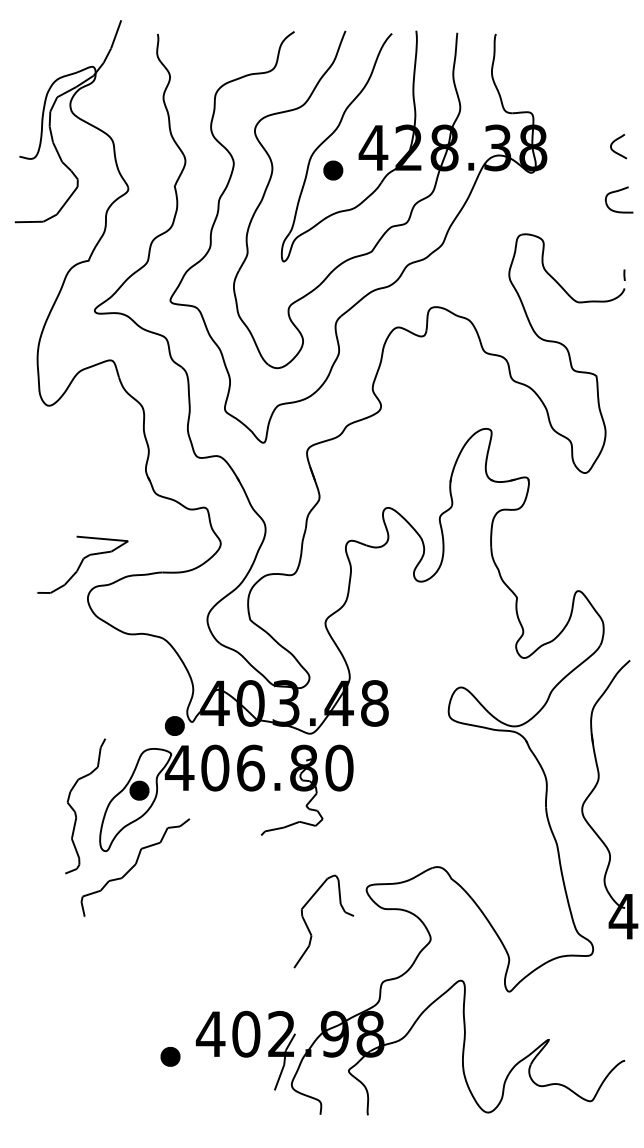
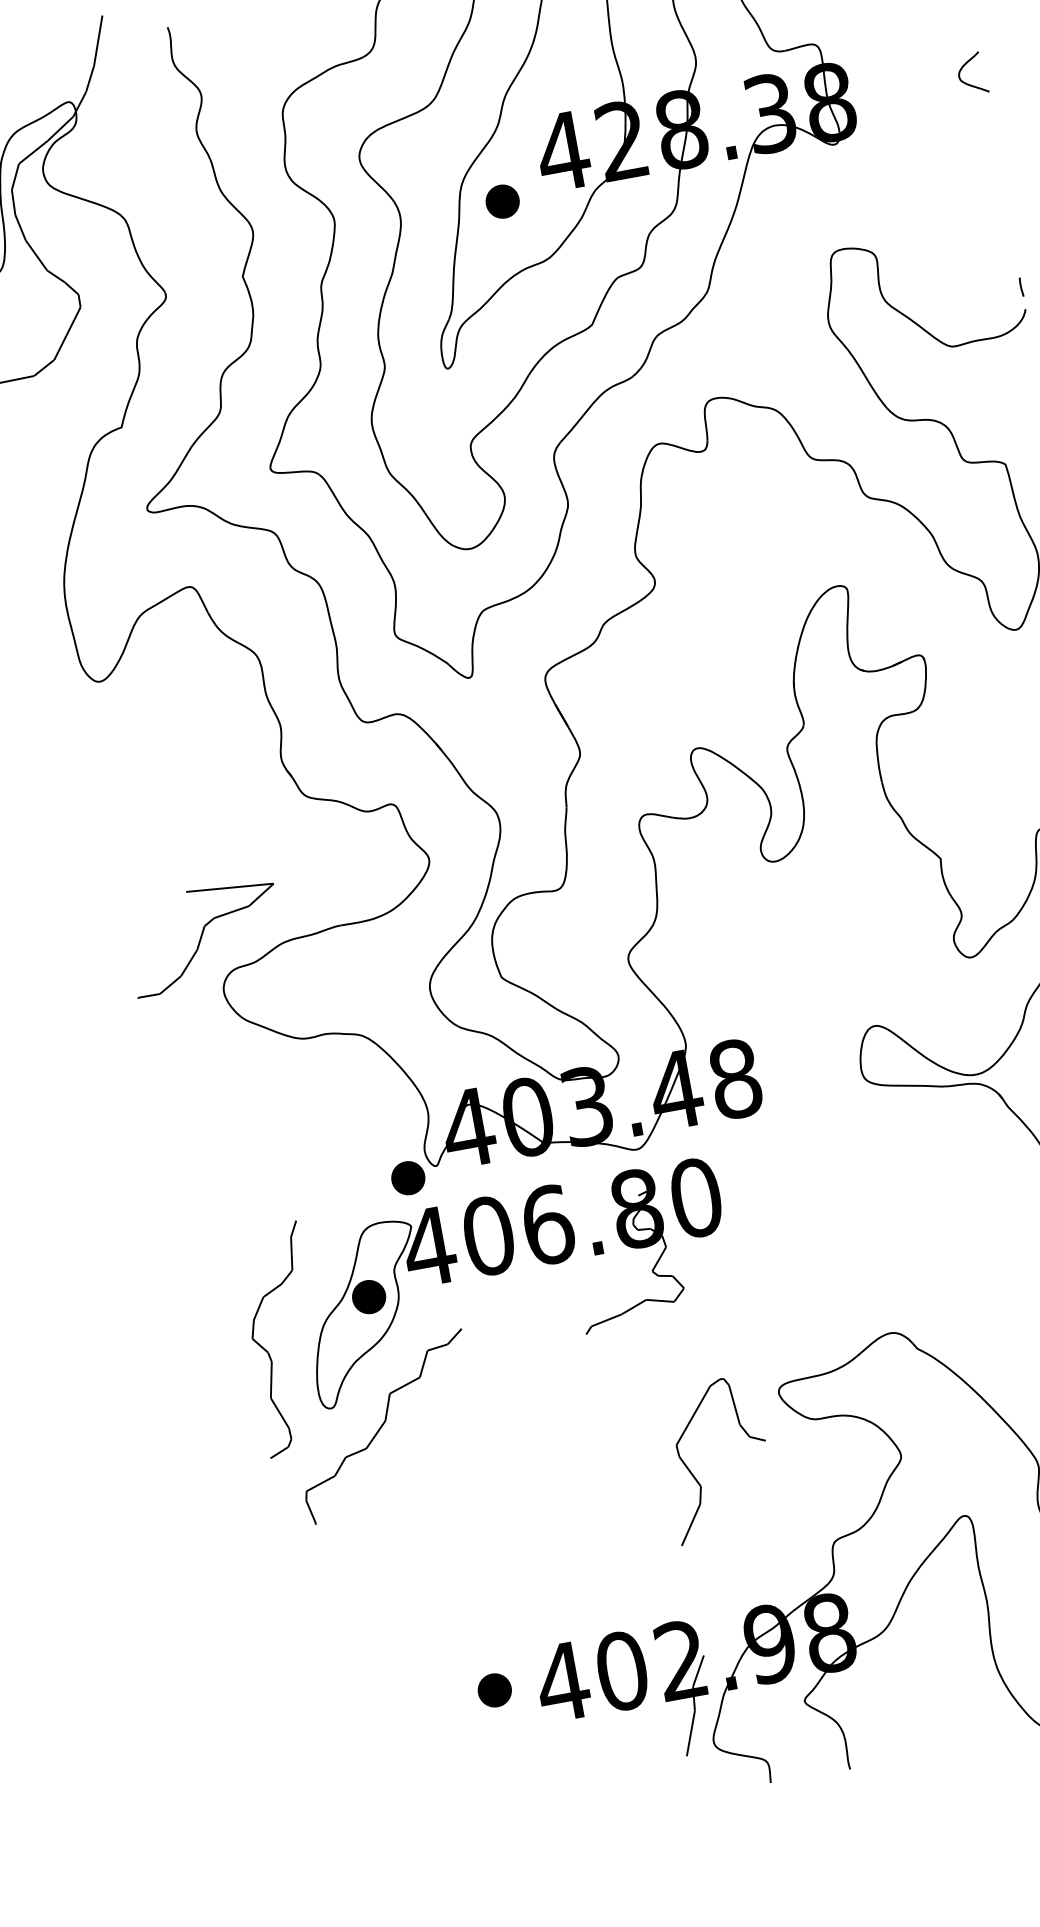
part: (616, 192) -> (982, 151), removed
part: (170, 1056) -> (494, 1689), moved

